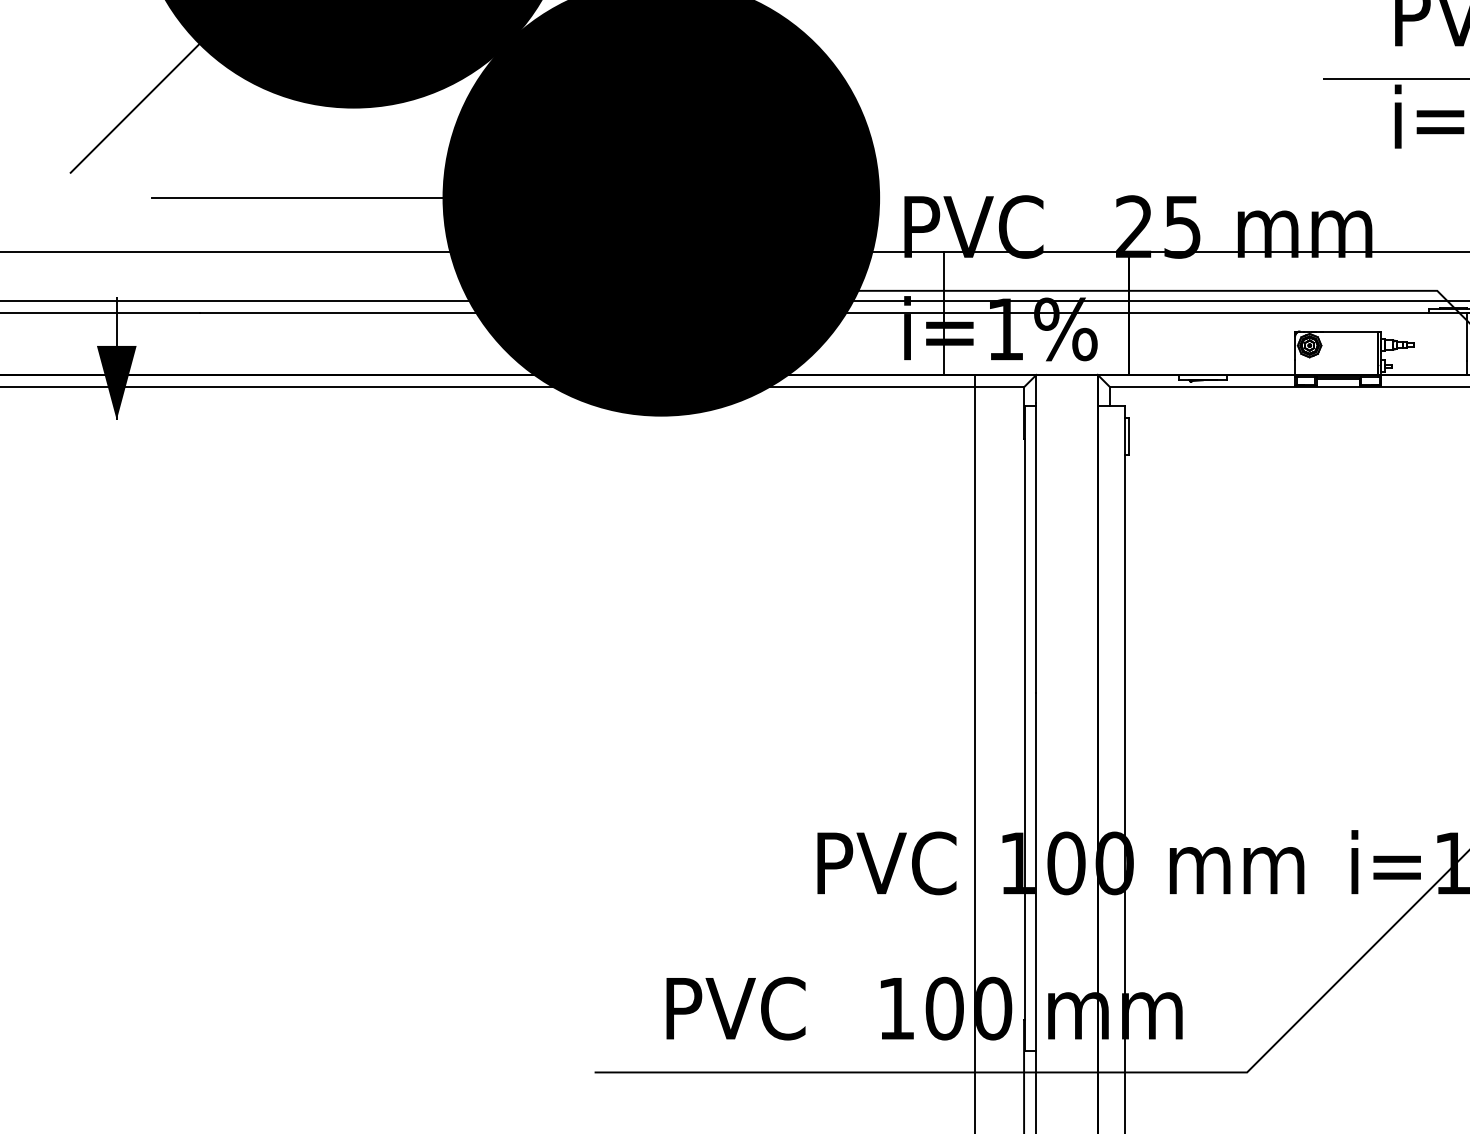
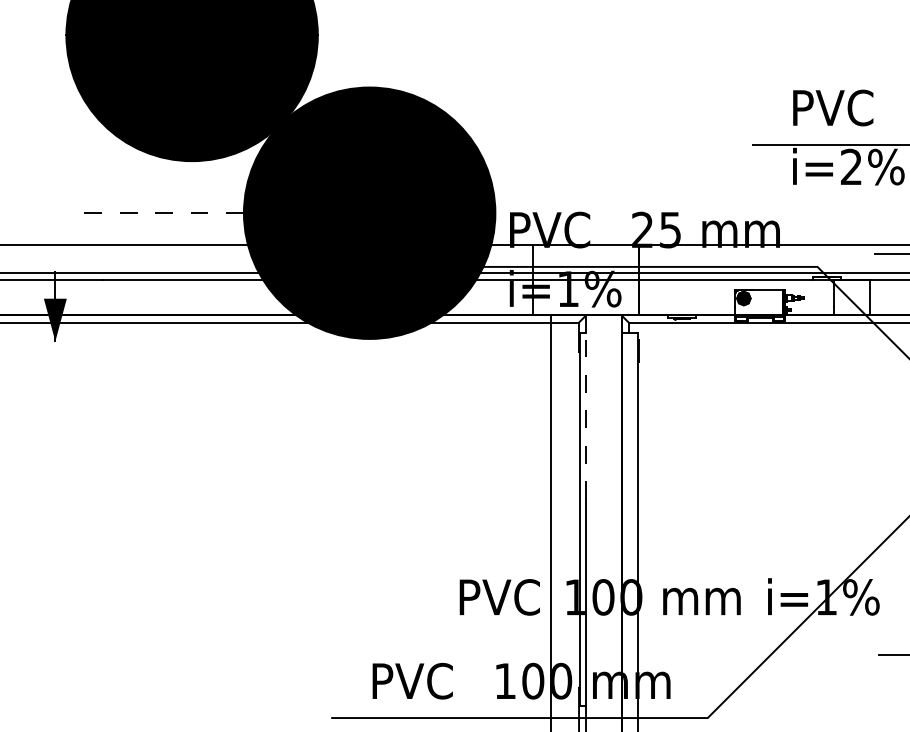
line: (134, 108) -> (65, 161), removed
line: (297, 198) -> (159, 213), solid -> dashed
line: (1037, 548) -> (586, 415), solid -> dashed

